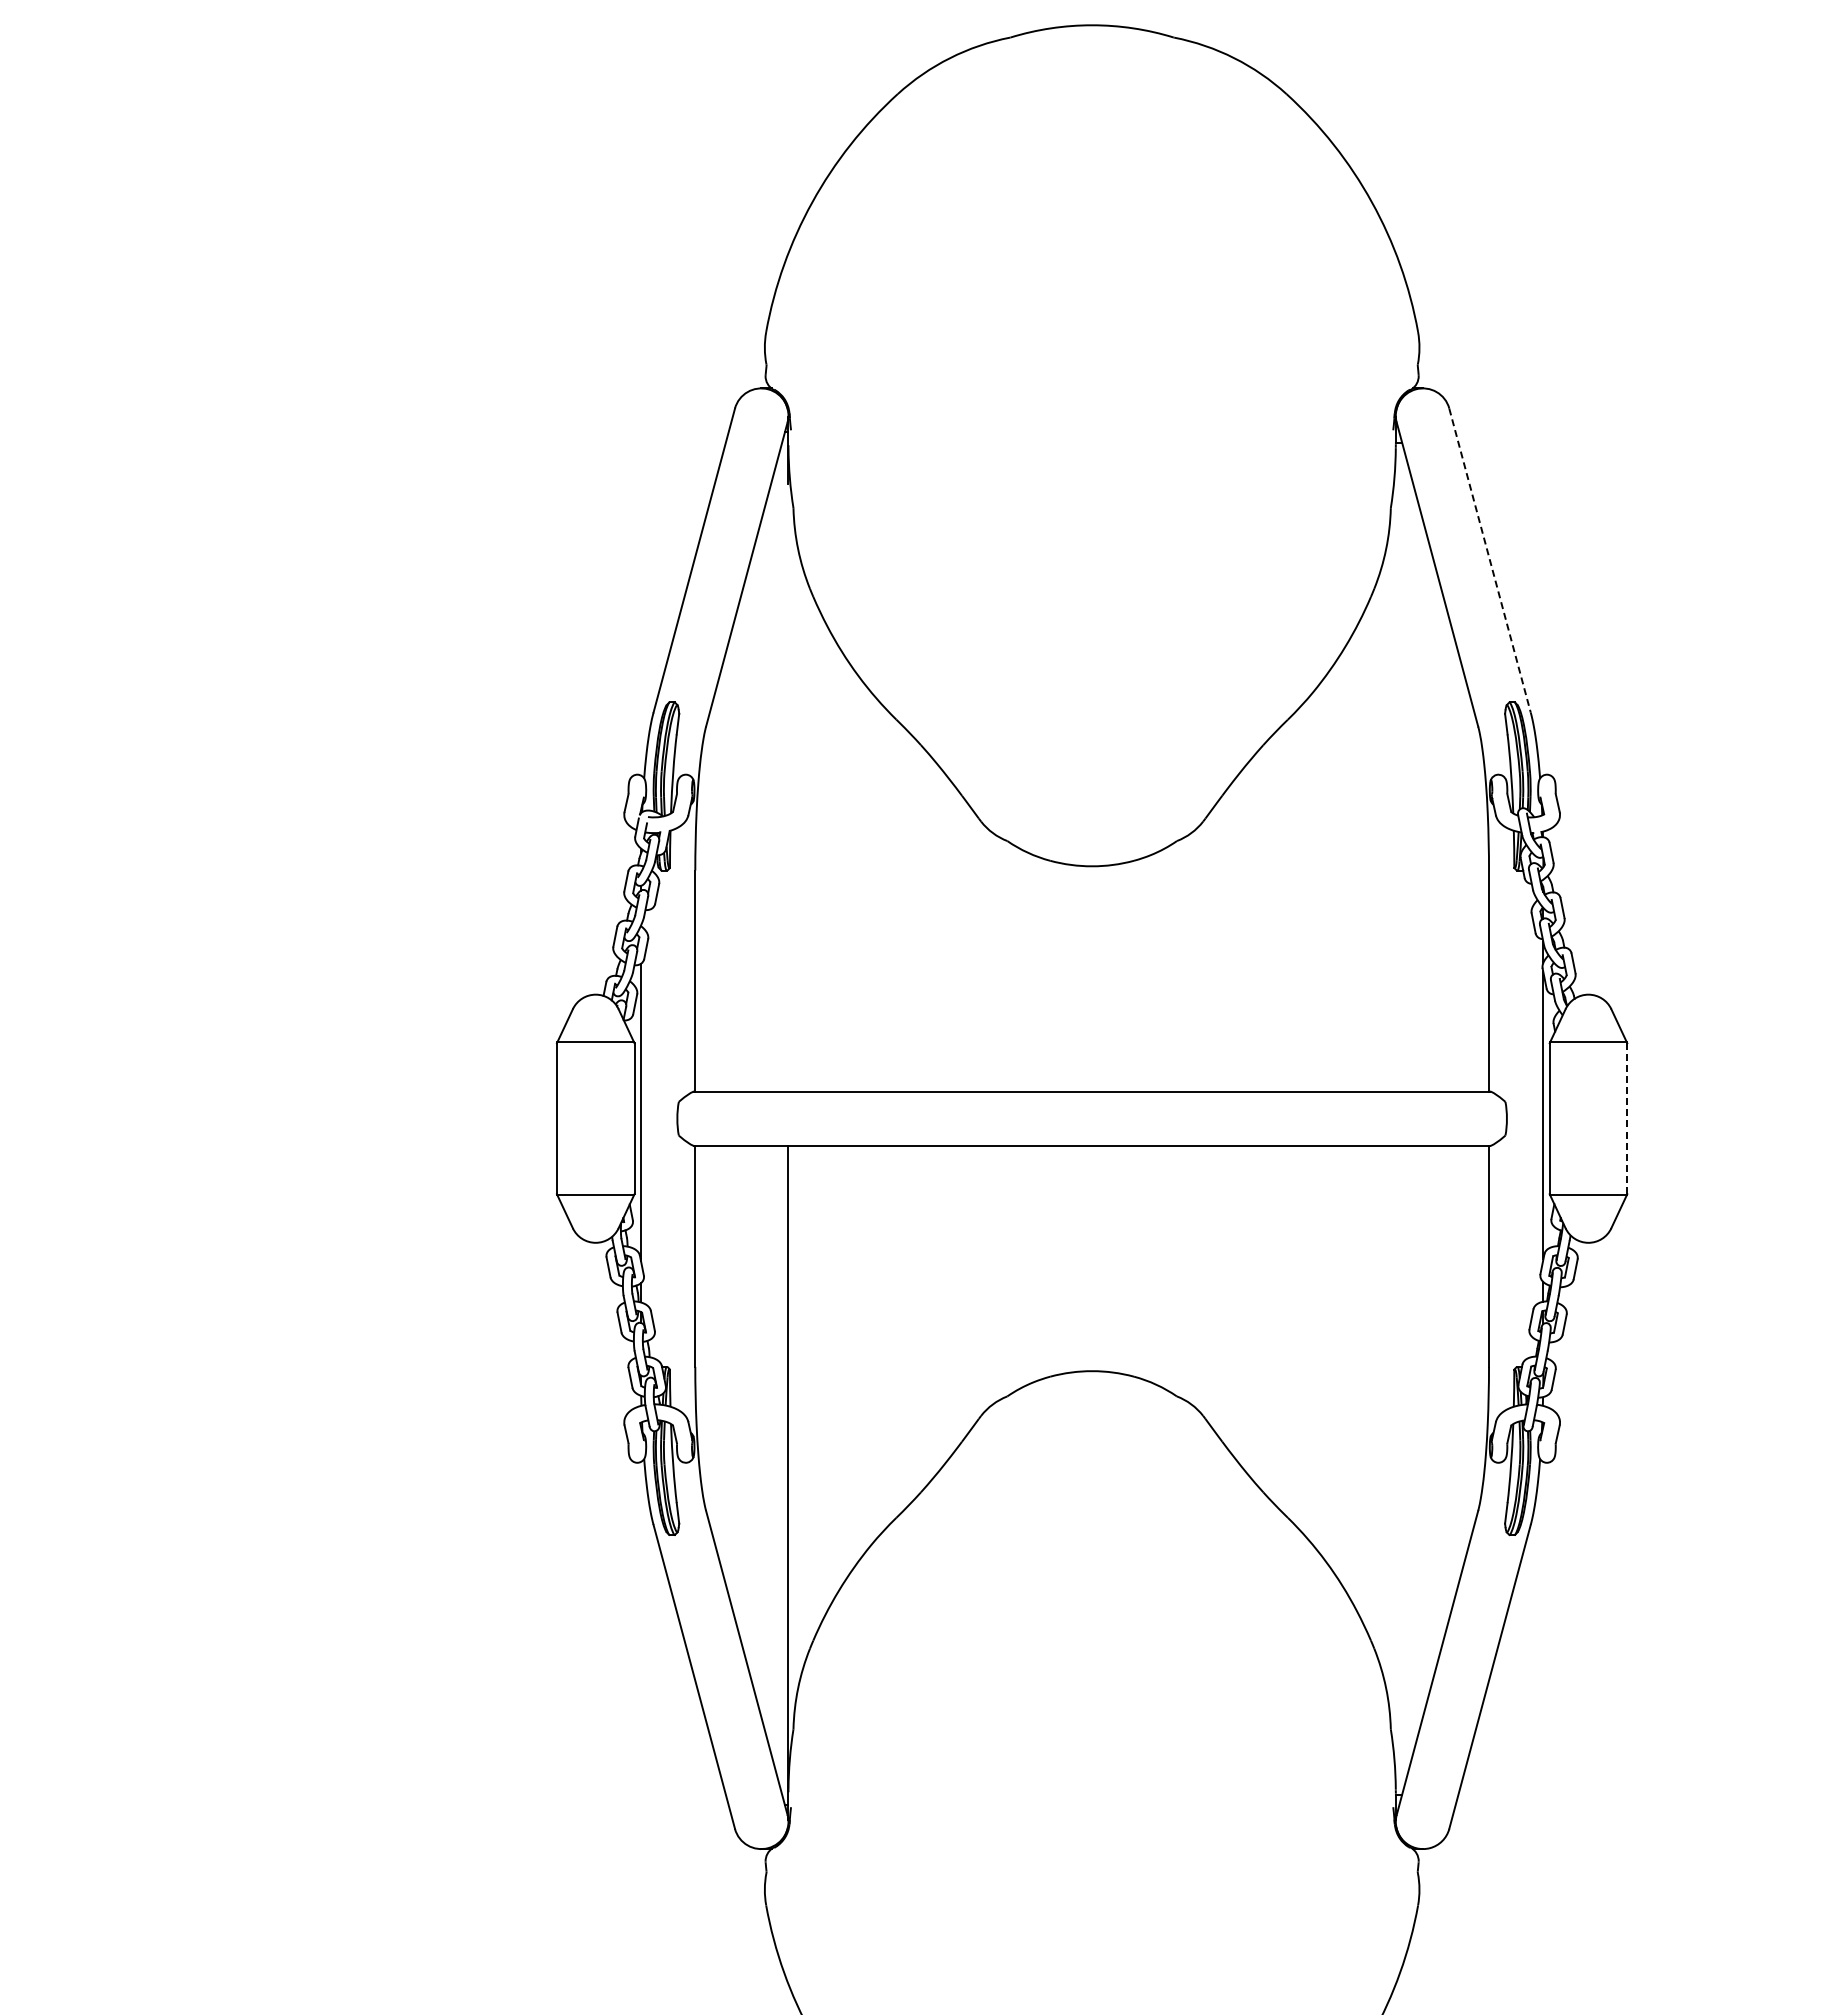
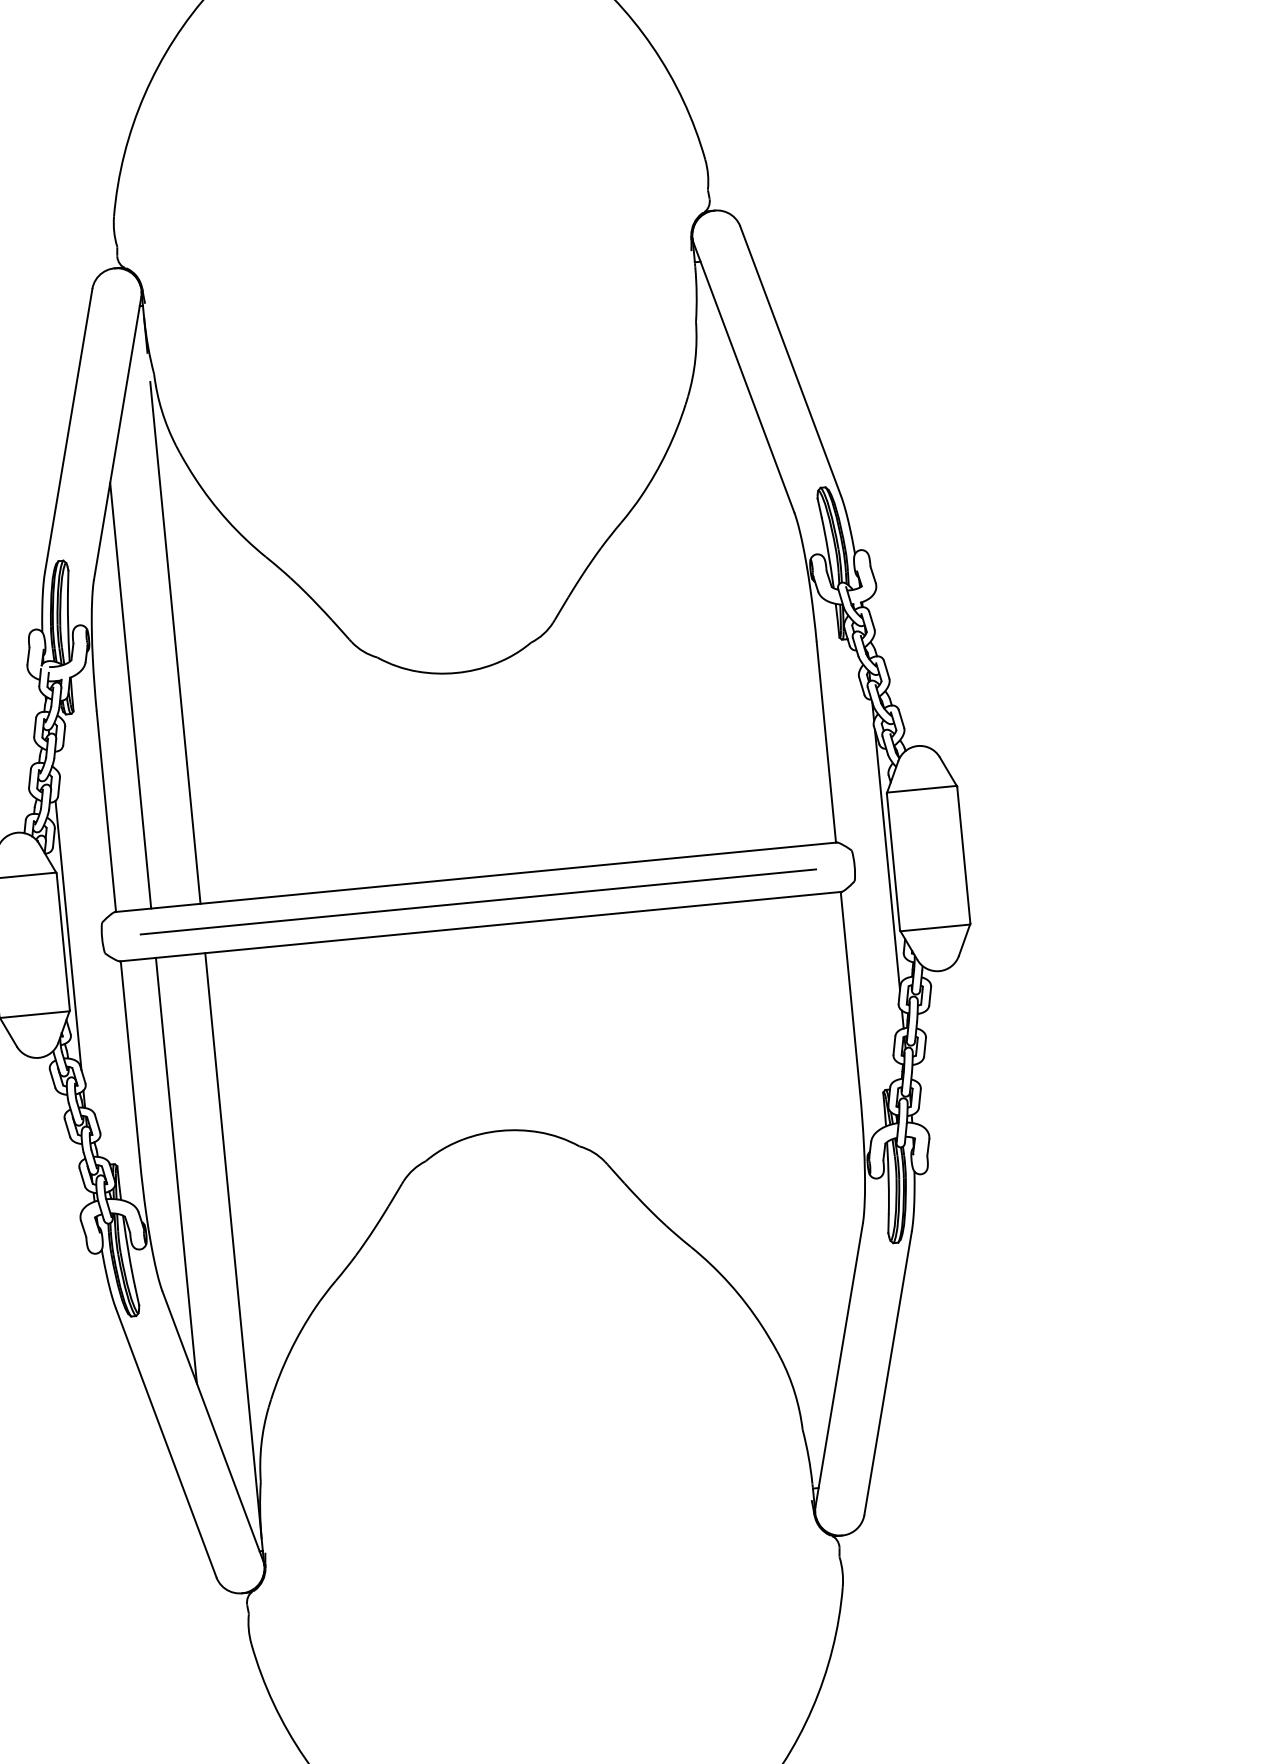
line: (1490, 561) -> (791, 361), dashed -> solid
line: (788, 803) -> (175, 642), added
line: (734, 856) -> (131, 695), added
line: (1091, 1118) -> (477, 901), added
line: (1627, 1118) -> (963, 854), dashed -> solid
line: (734, 1380) -> (176, 1170), added

